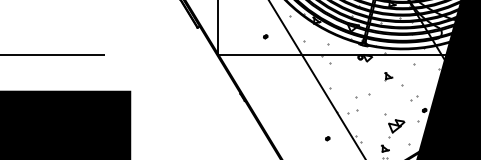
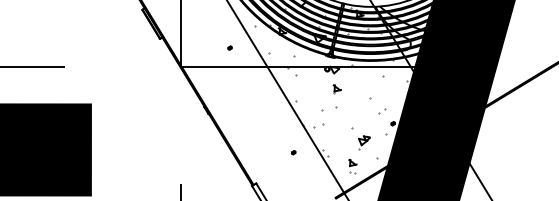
part: (387, 77) -> (336, 89), moved
part: (396, 128) -> (364, 142), size x0.7

